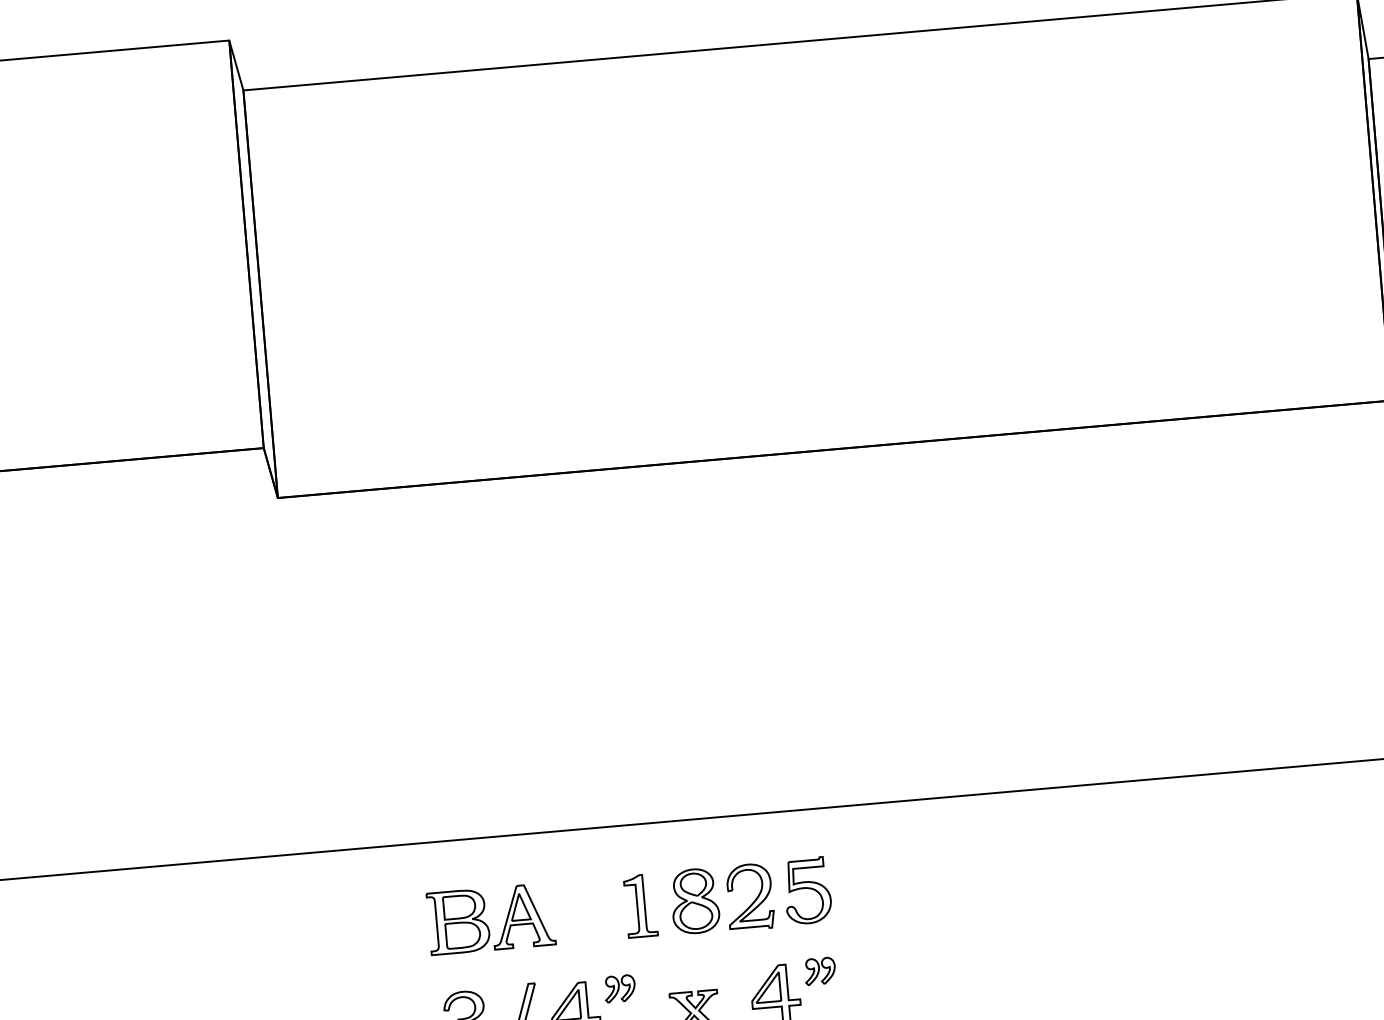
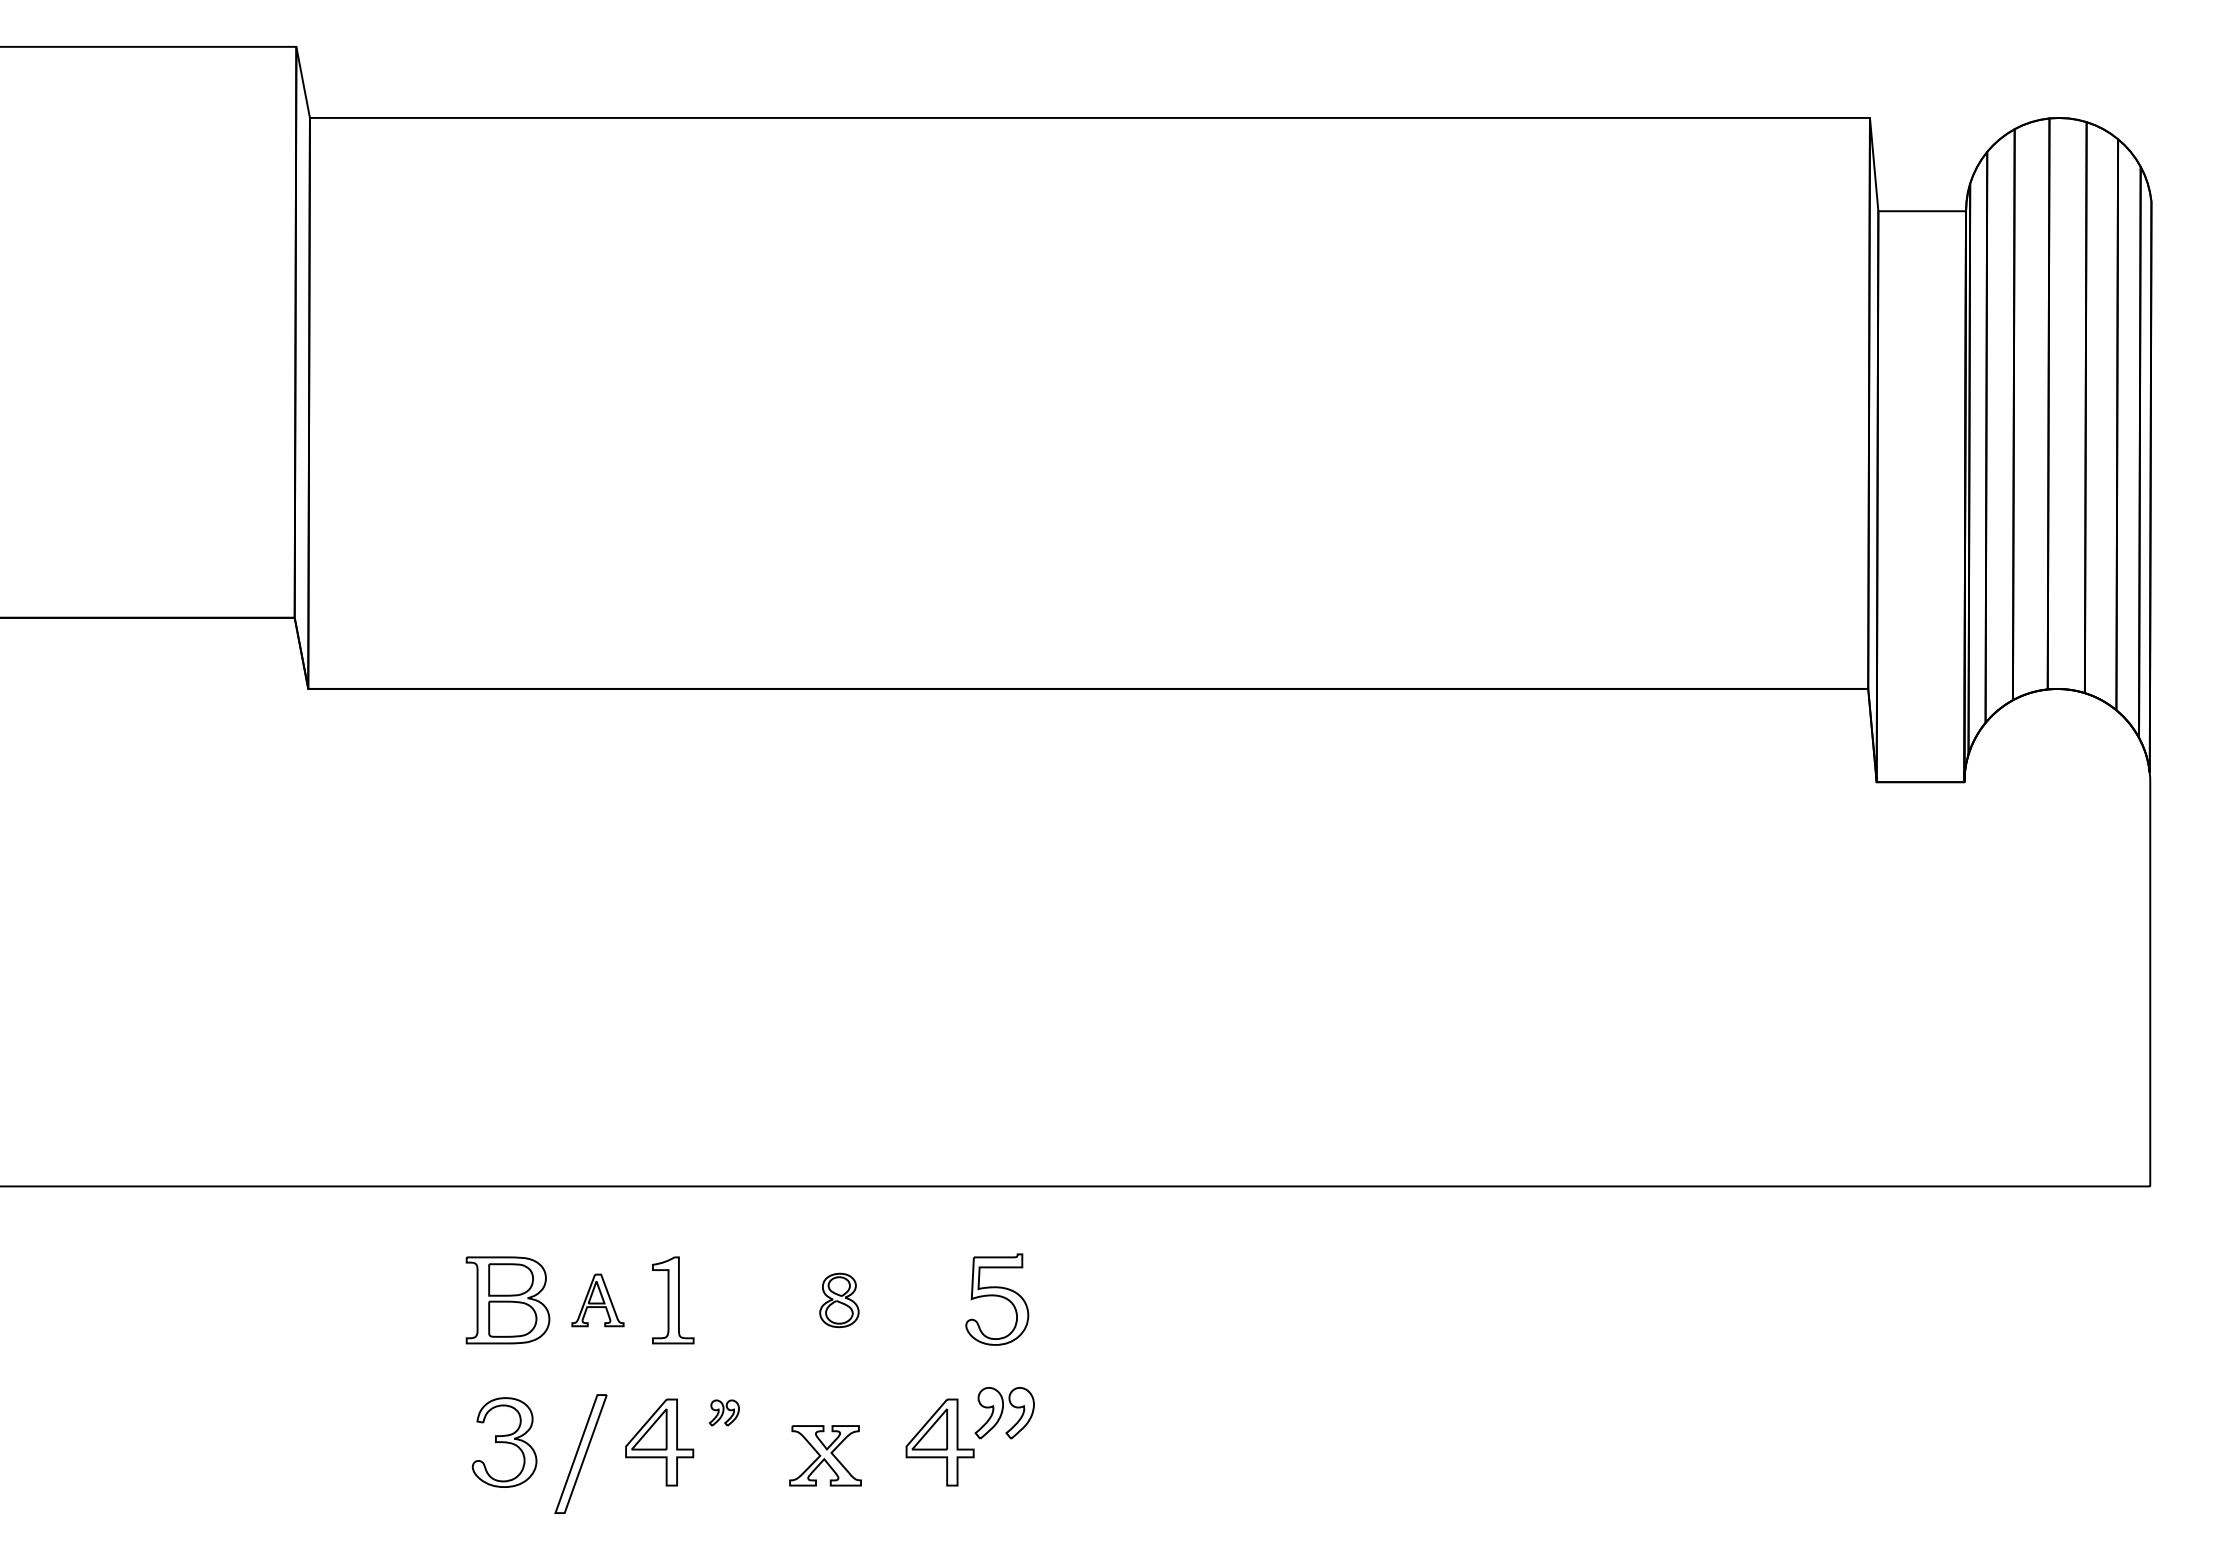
part: (754, 900) -> (922, 1306), removed
part: (695, 901) -> (839, 1300), size x0.6
part: (640, 906) -> (673, 1300), moved
part: (522, 916) -> (597, 1300), size x0.6
part: (819, 970) -> (1004, 1412), size x1.4
part: (620, 988) -> (724, 1412), size x0.7

